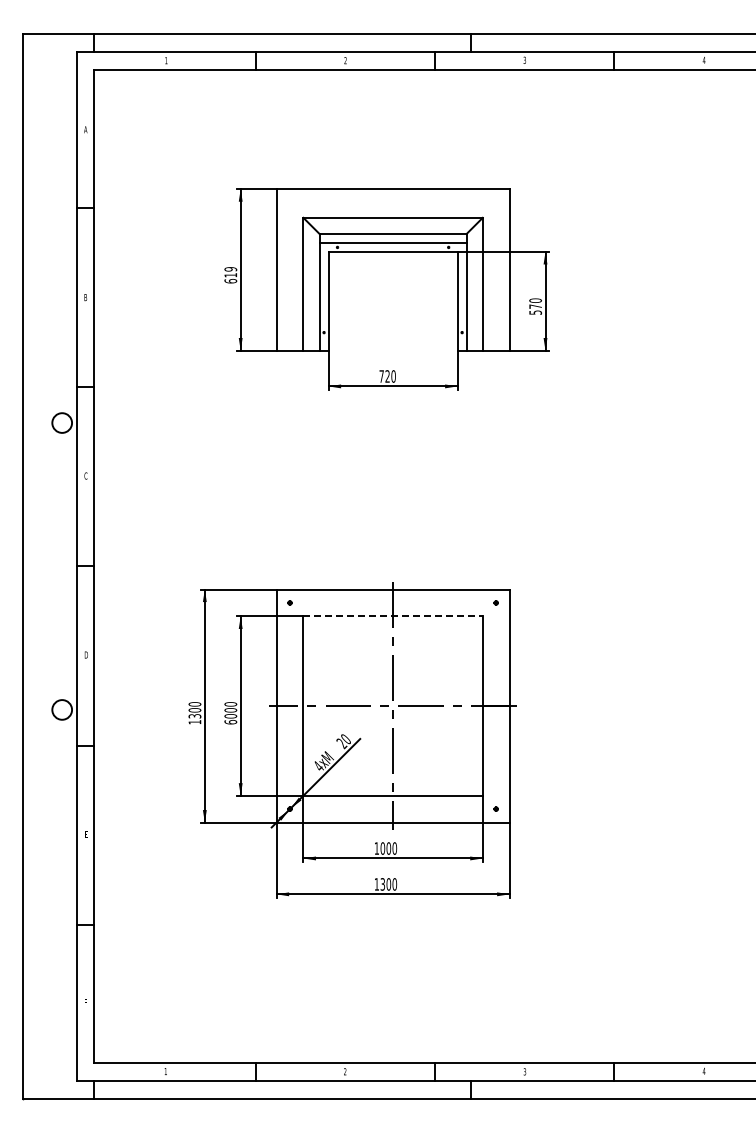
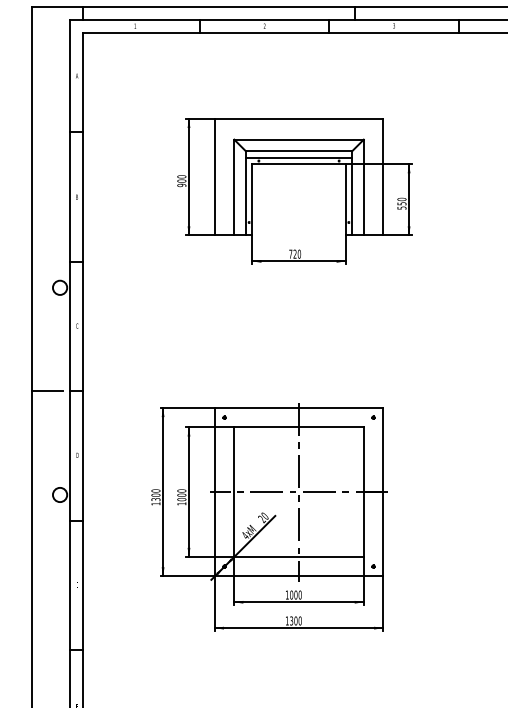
text: (230, 275) -> (181, 181), 619 -> 900
text: (535, 306) -> (401, 203), 570 -> 550
line: (43, 566) -> (46, 391), added
line: (393, 616) -> (299, 427), dashed -> solid
text: (230, 722) -> (181, 504), 6000 -> 1000

